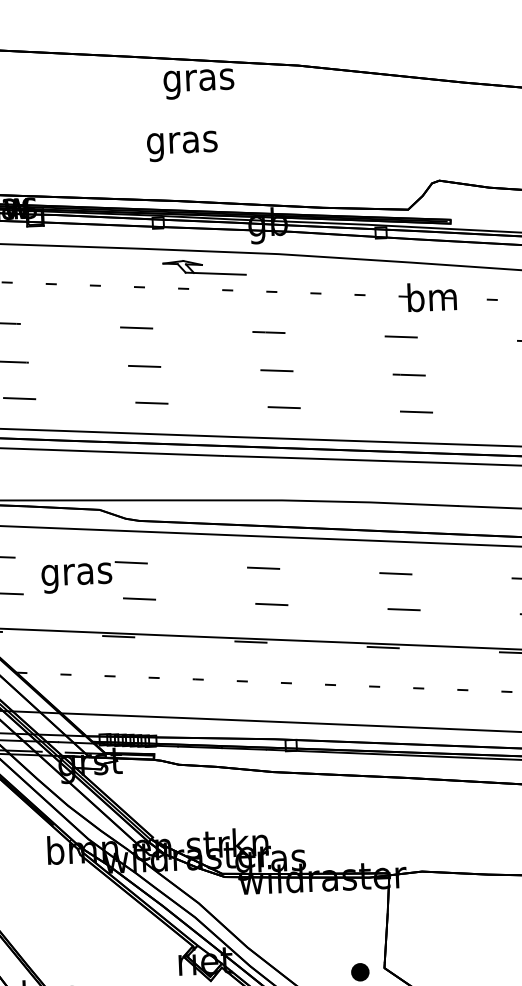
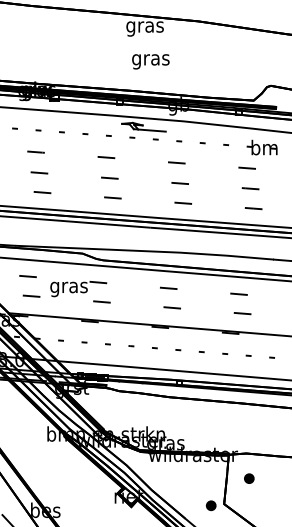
text: (181, 145) -> (150, 61), moved
part: (429, 918) -> (249, 478), added

